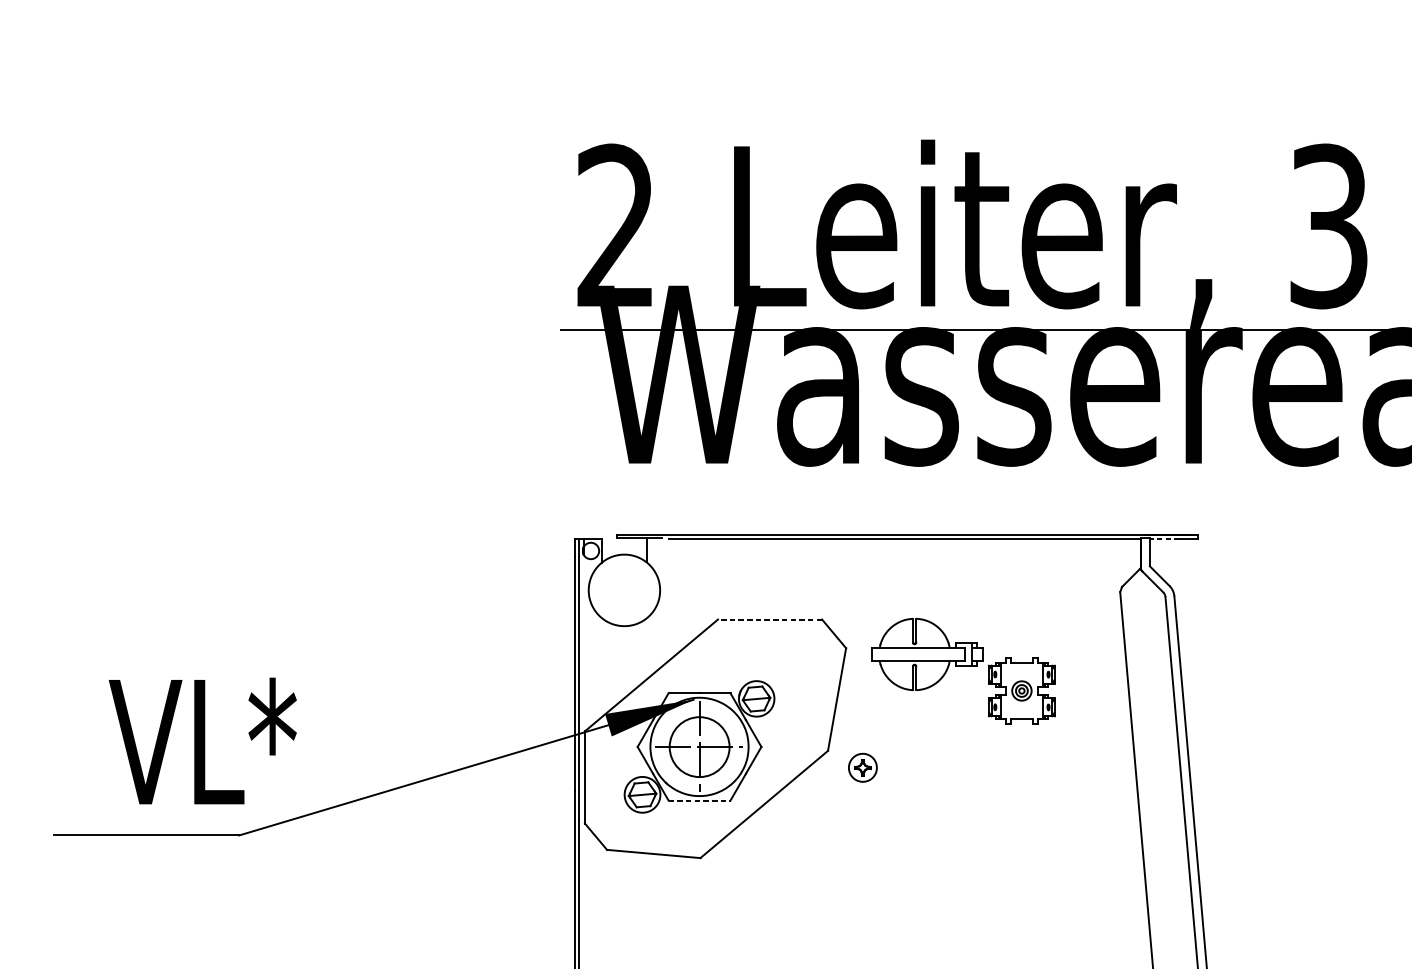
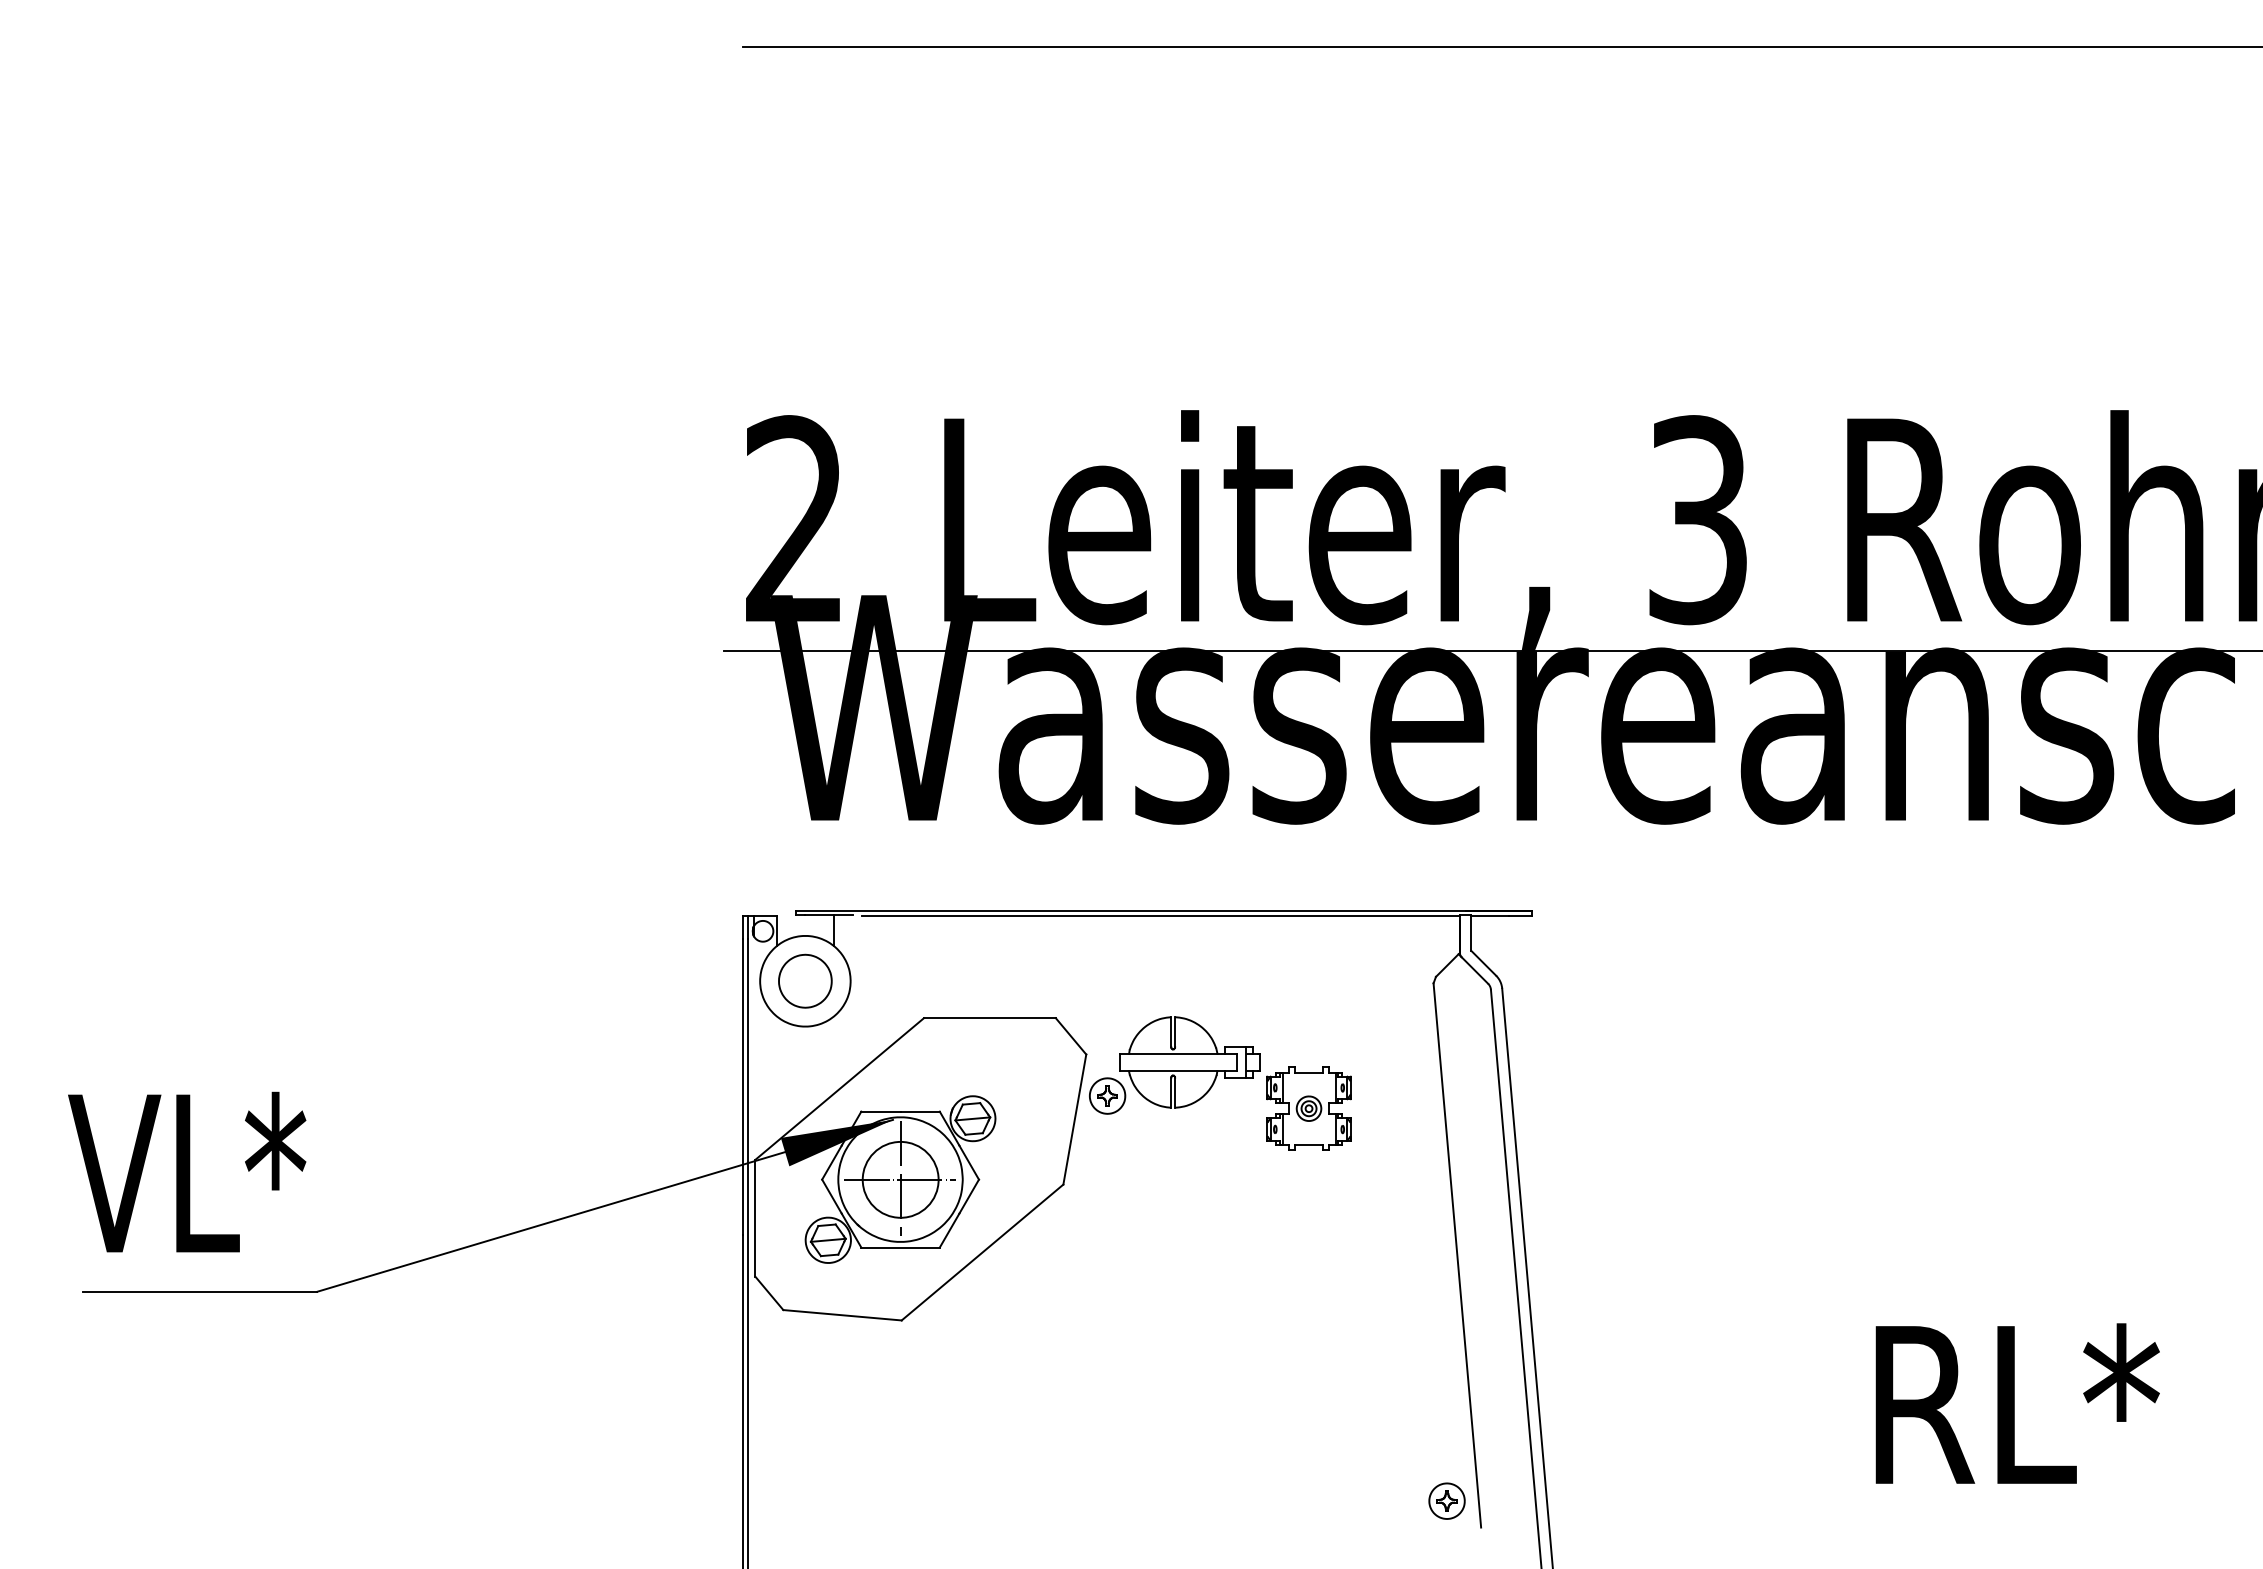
line: (1165, 539) -> (1490, 916), dashed -> solid
part: (624, 589) -> (805, 980), added
line: (769, 619) -> (989, 1018), dashed -> solid
text: (203, 740) -> (187, 1171), moved
part: (862, 767) -> (1107, 1095), moved
line: (700, 800) -> (901, 1247), dashed -> solid

